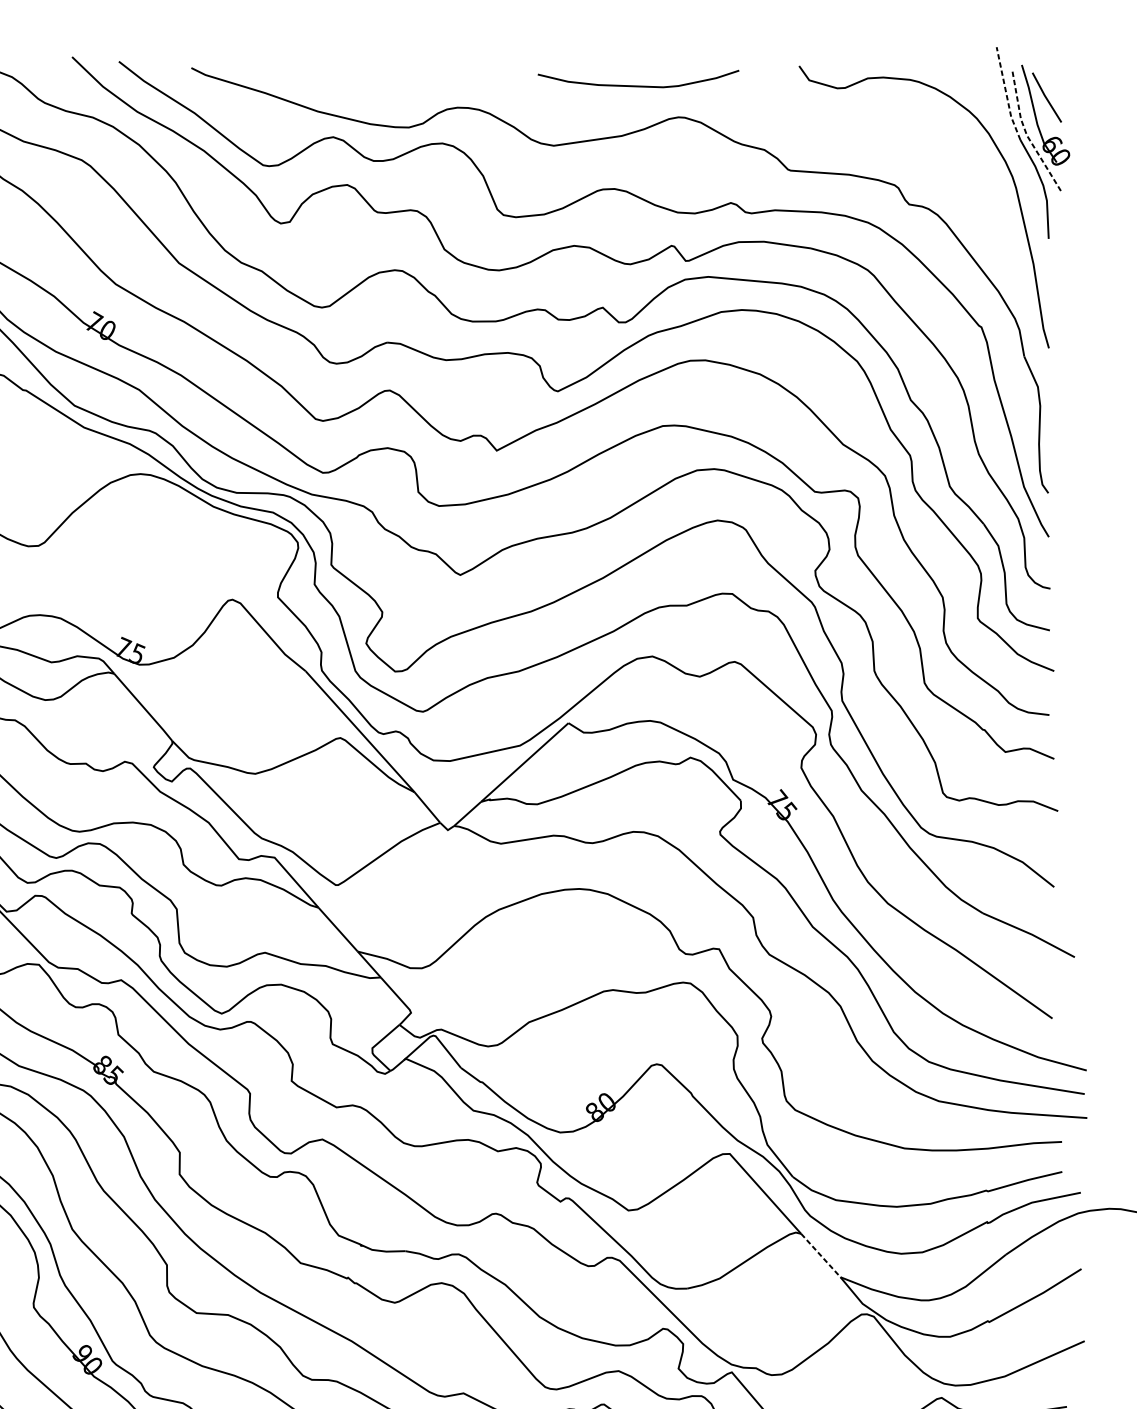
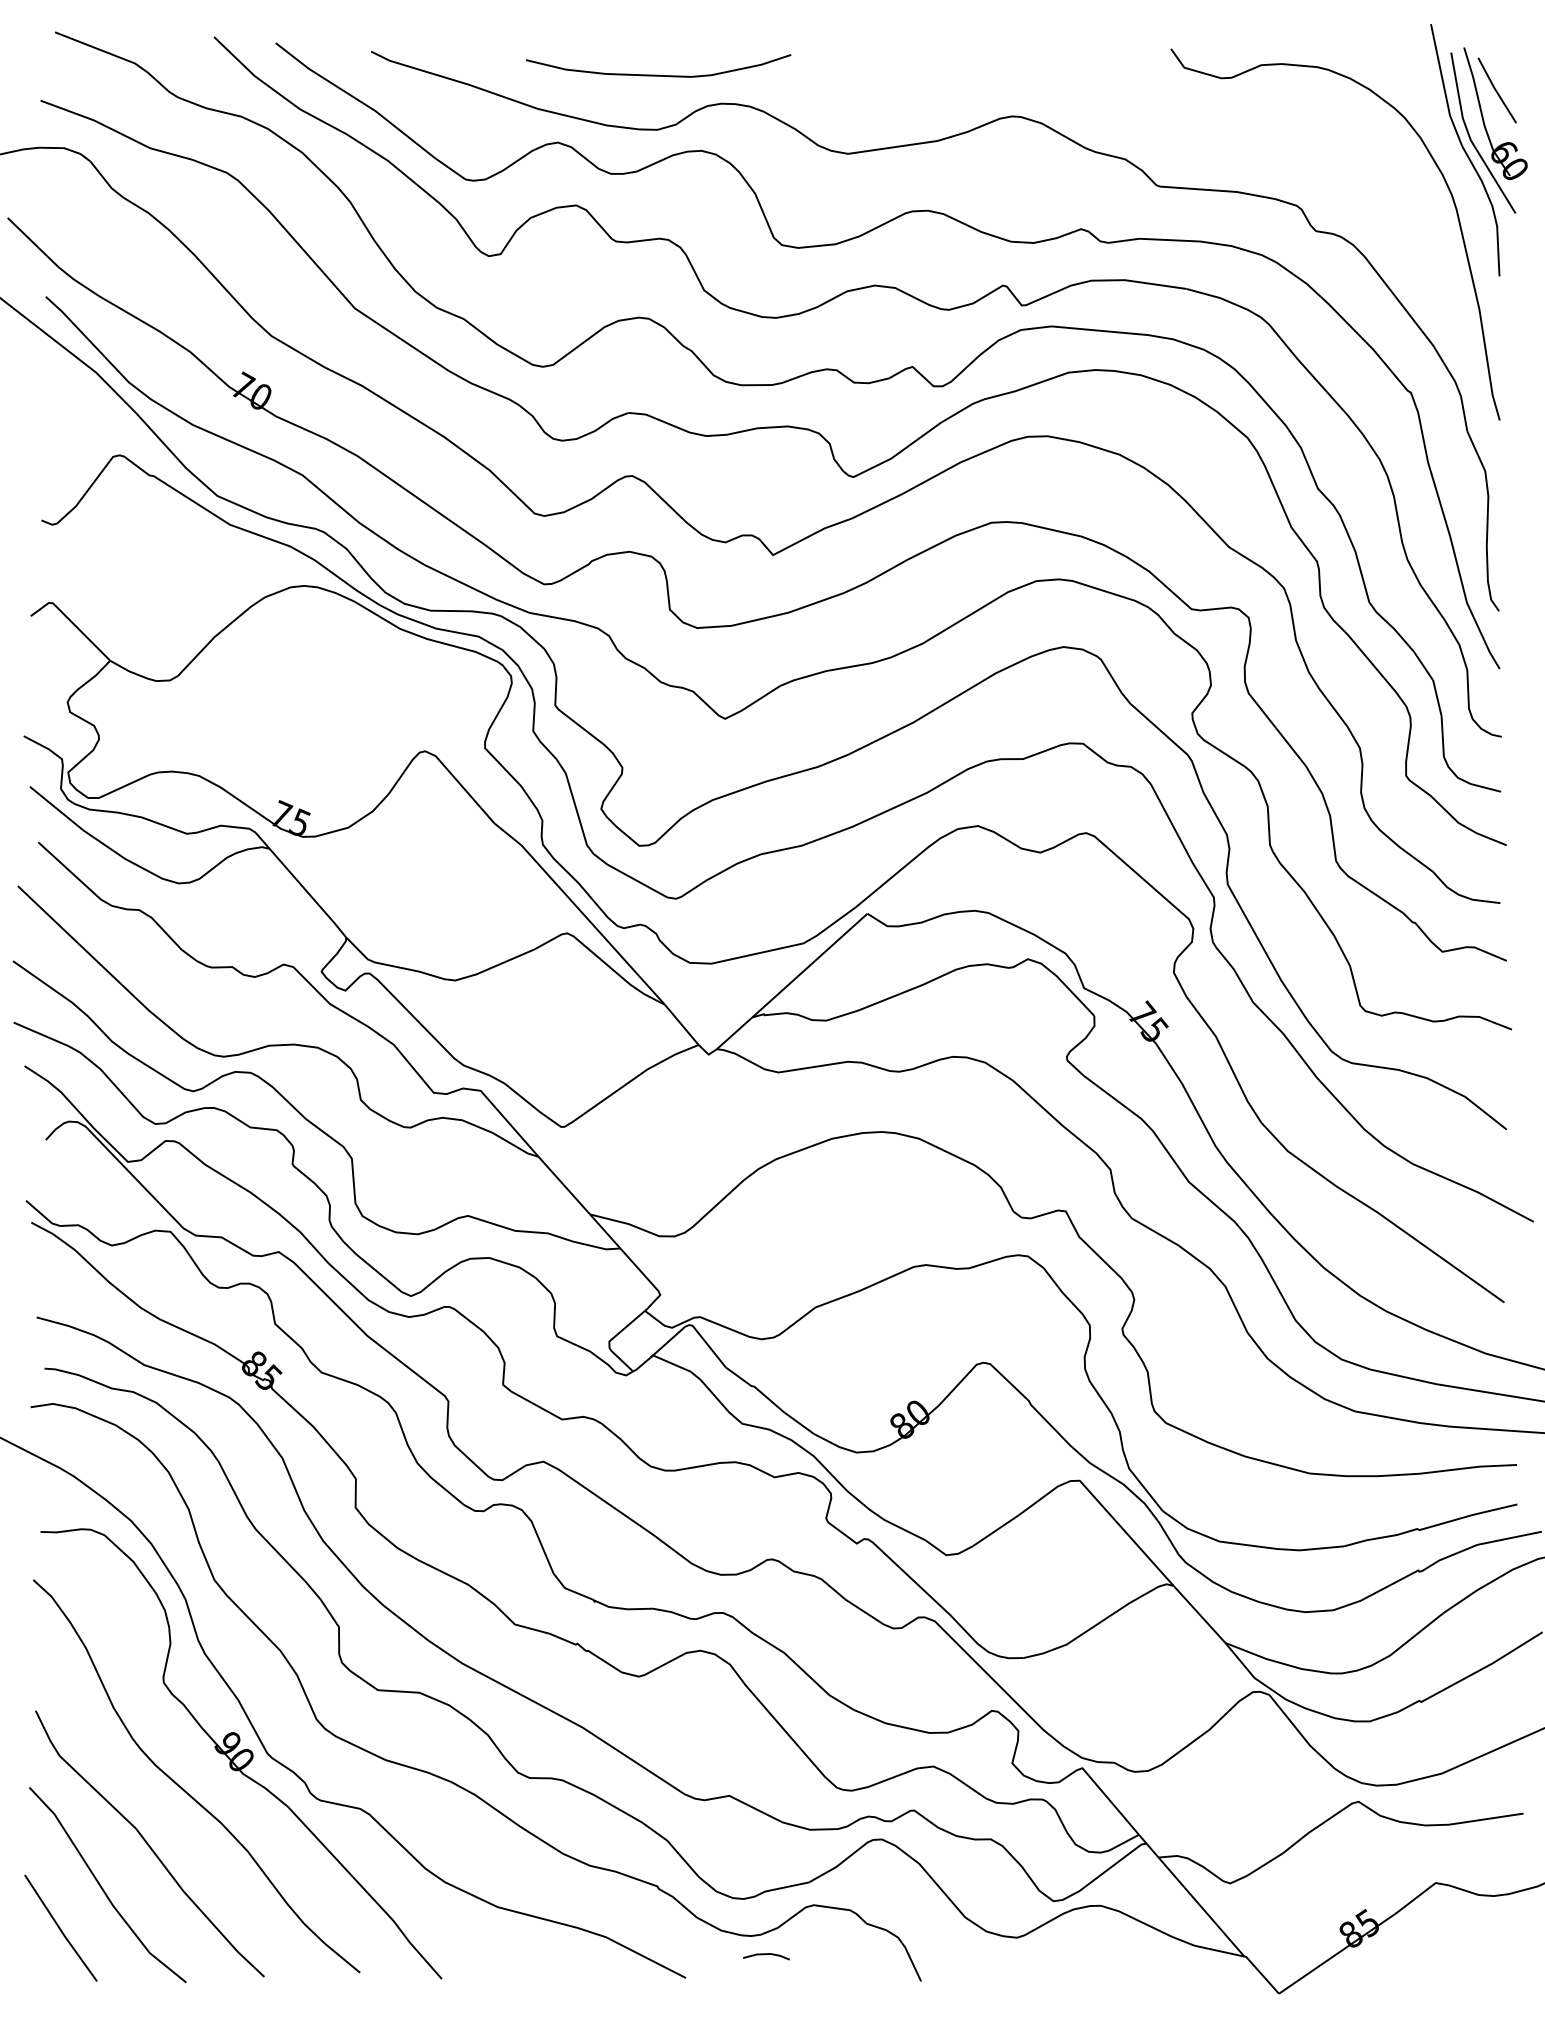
curve: (638, 85) -> (658, 74), moved
line: (1006, 94) -> (1443, 86), dashed -> solid
line: (1025, 133) -> (1469, 137), dashed -> solid
line: (820, 1255) -> (1199, 1614), dashed -> solid

